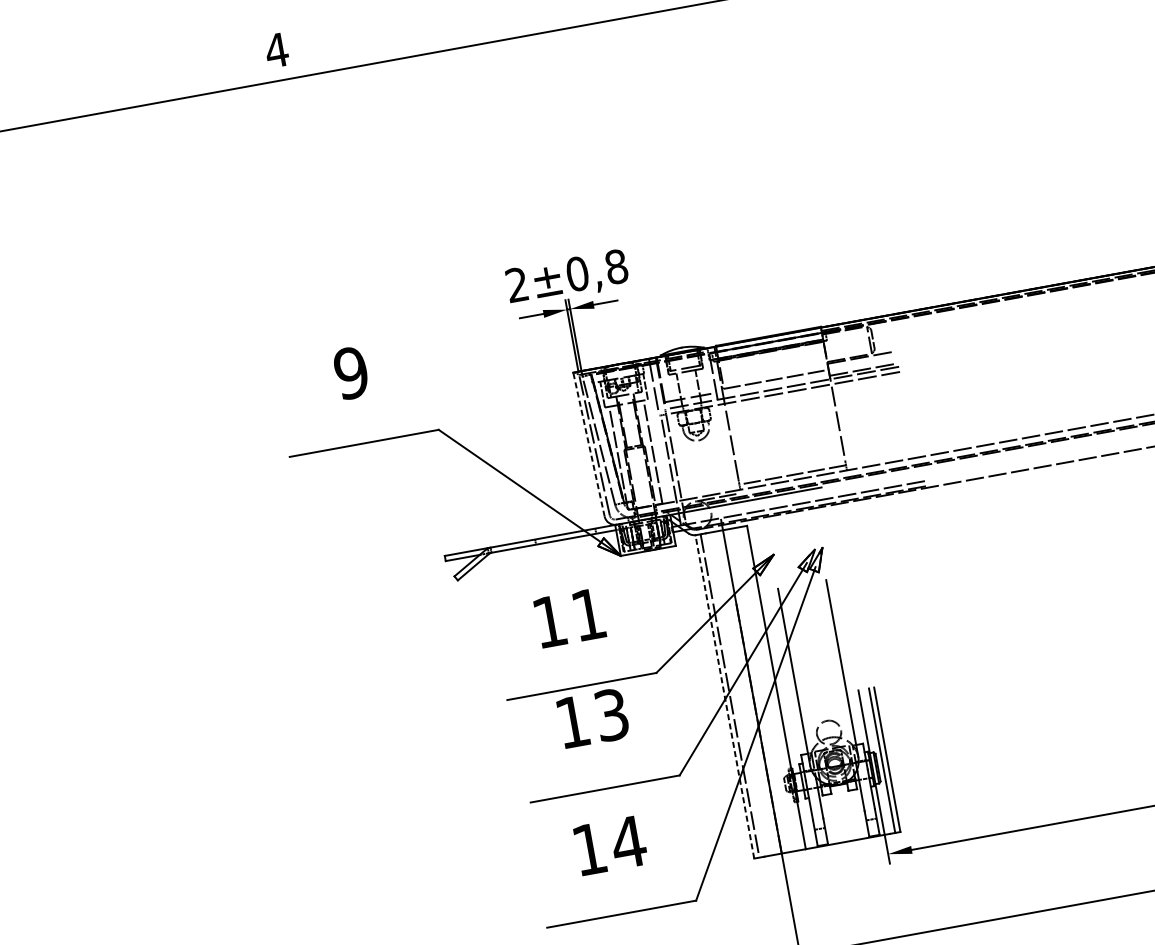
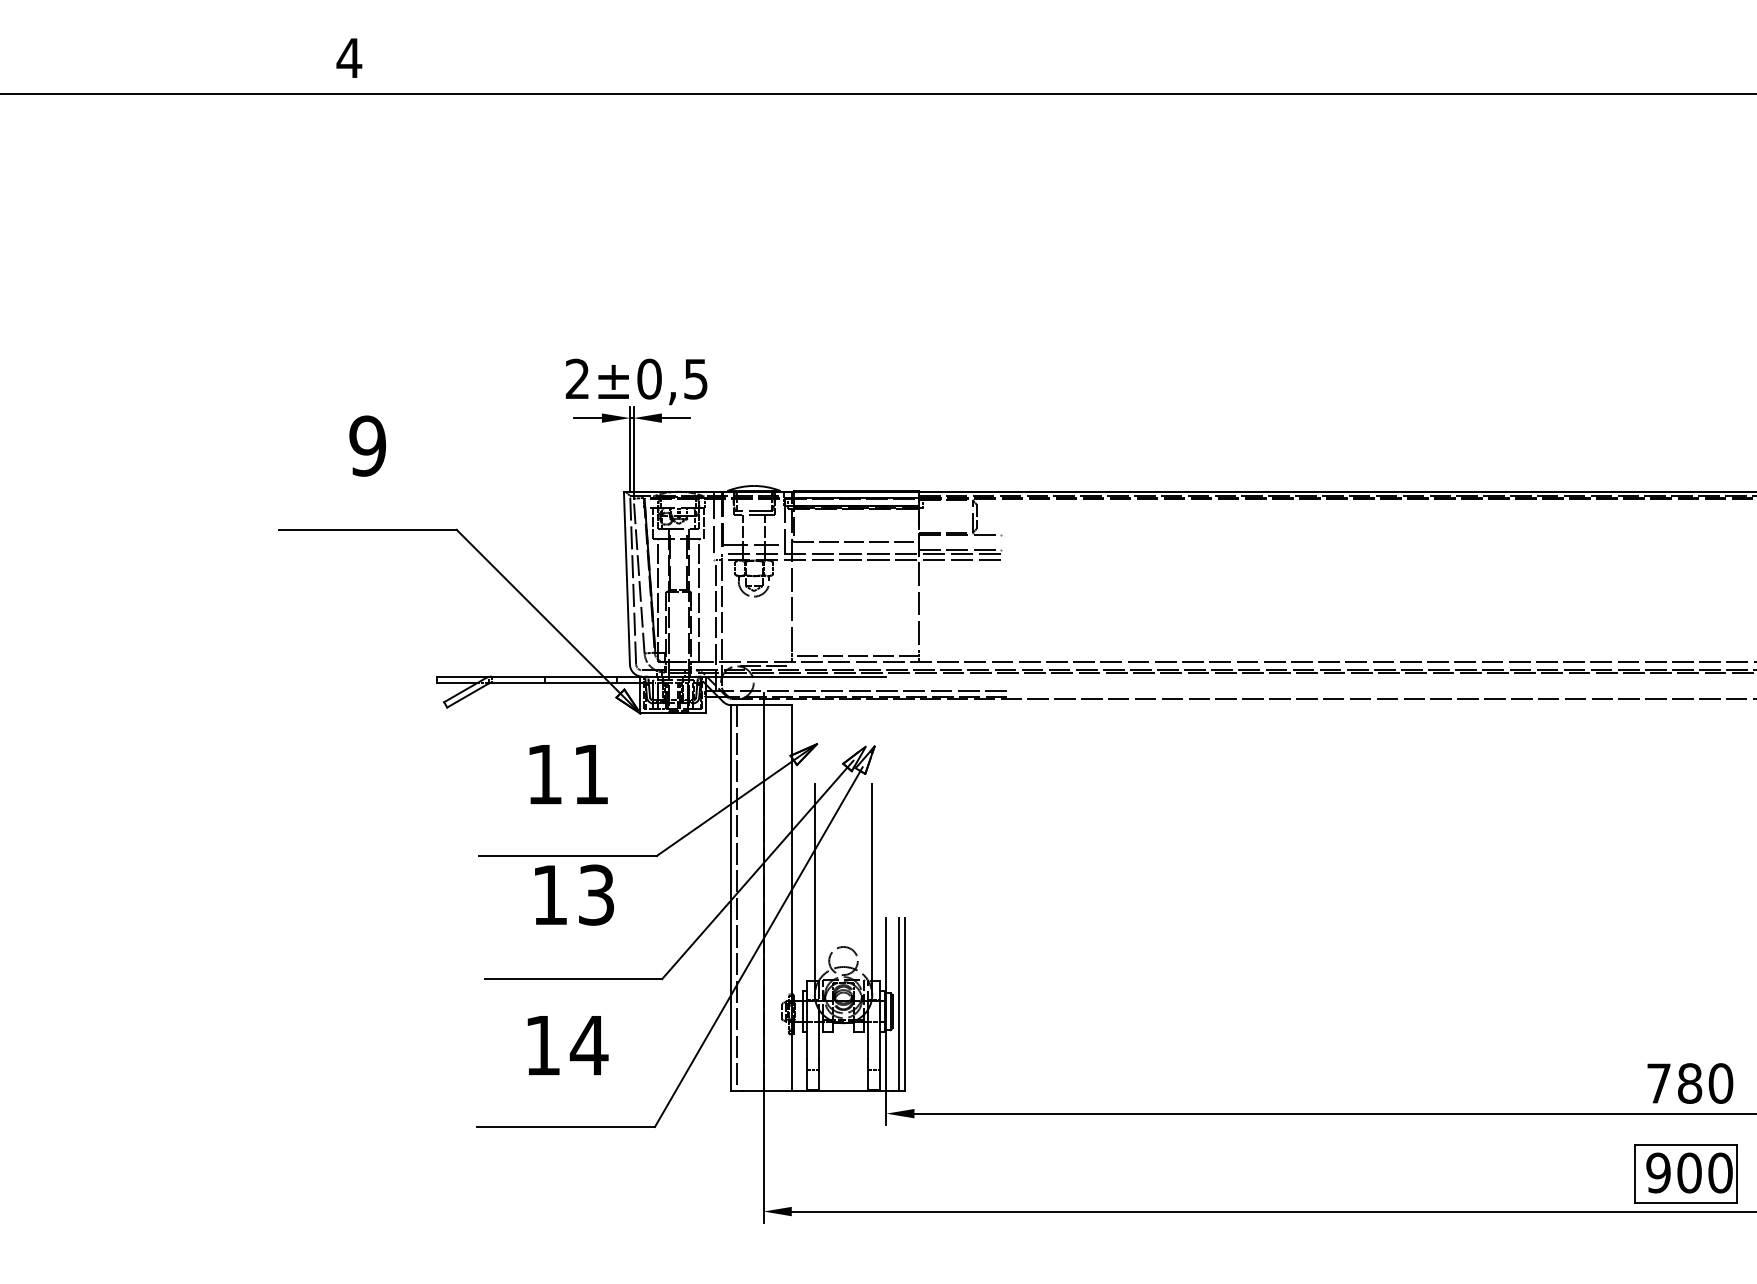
text: (616, 266) -> (696, 378), ±0,8 -> ±0,5
line: (588, 443) -> (626, 577), dashed -> solid
line: (724, 696) -> (730, 897), dashed -> solid

